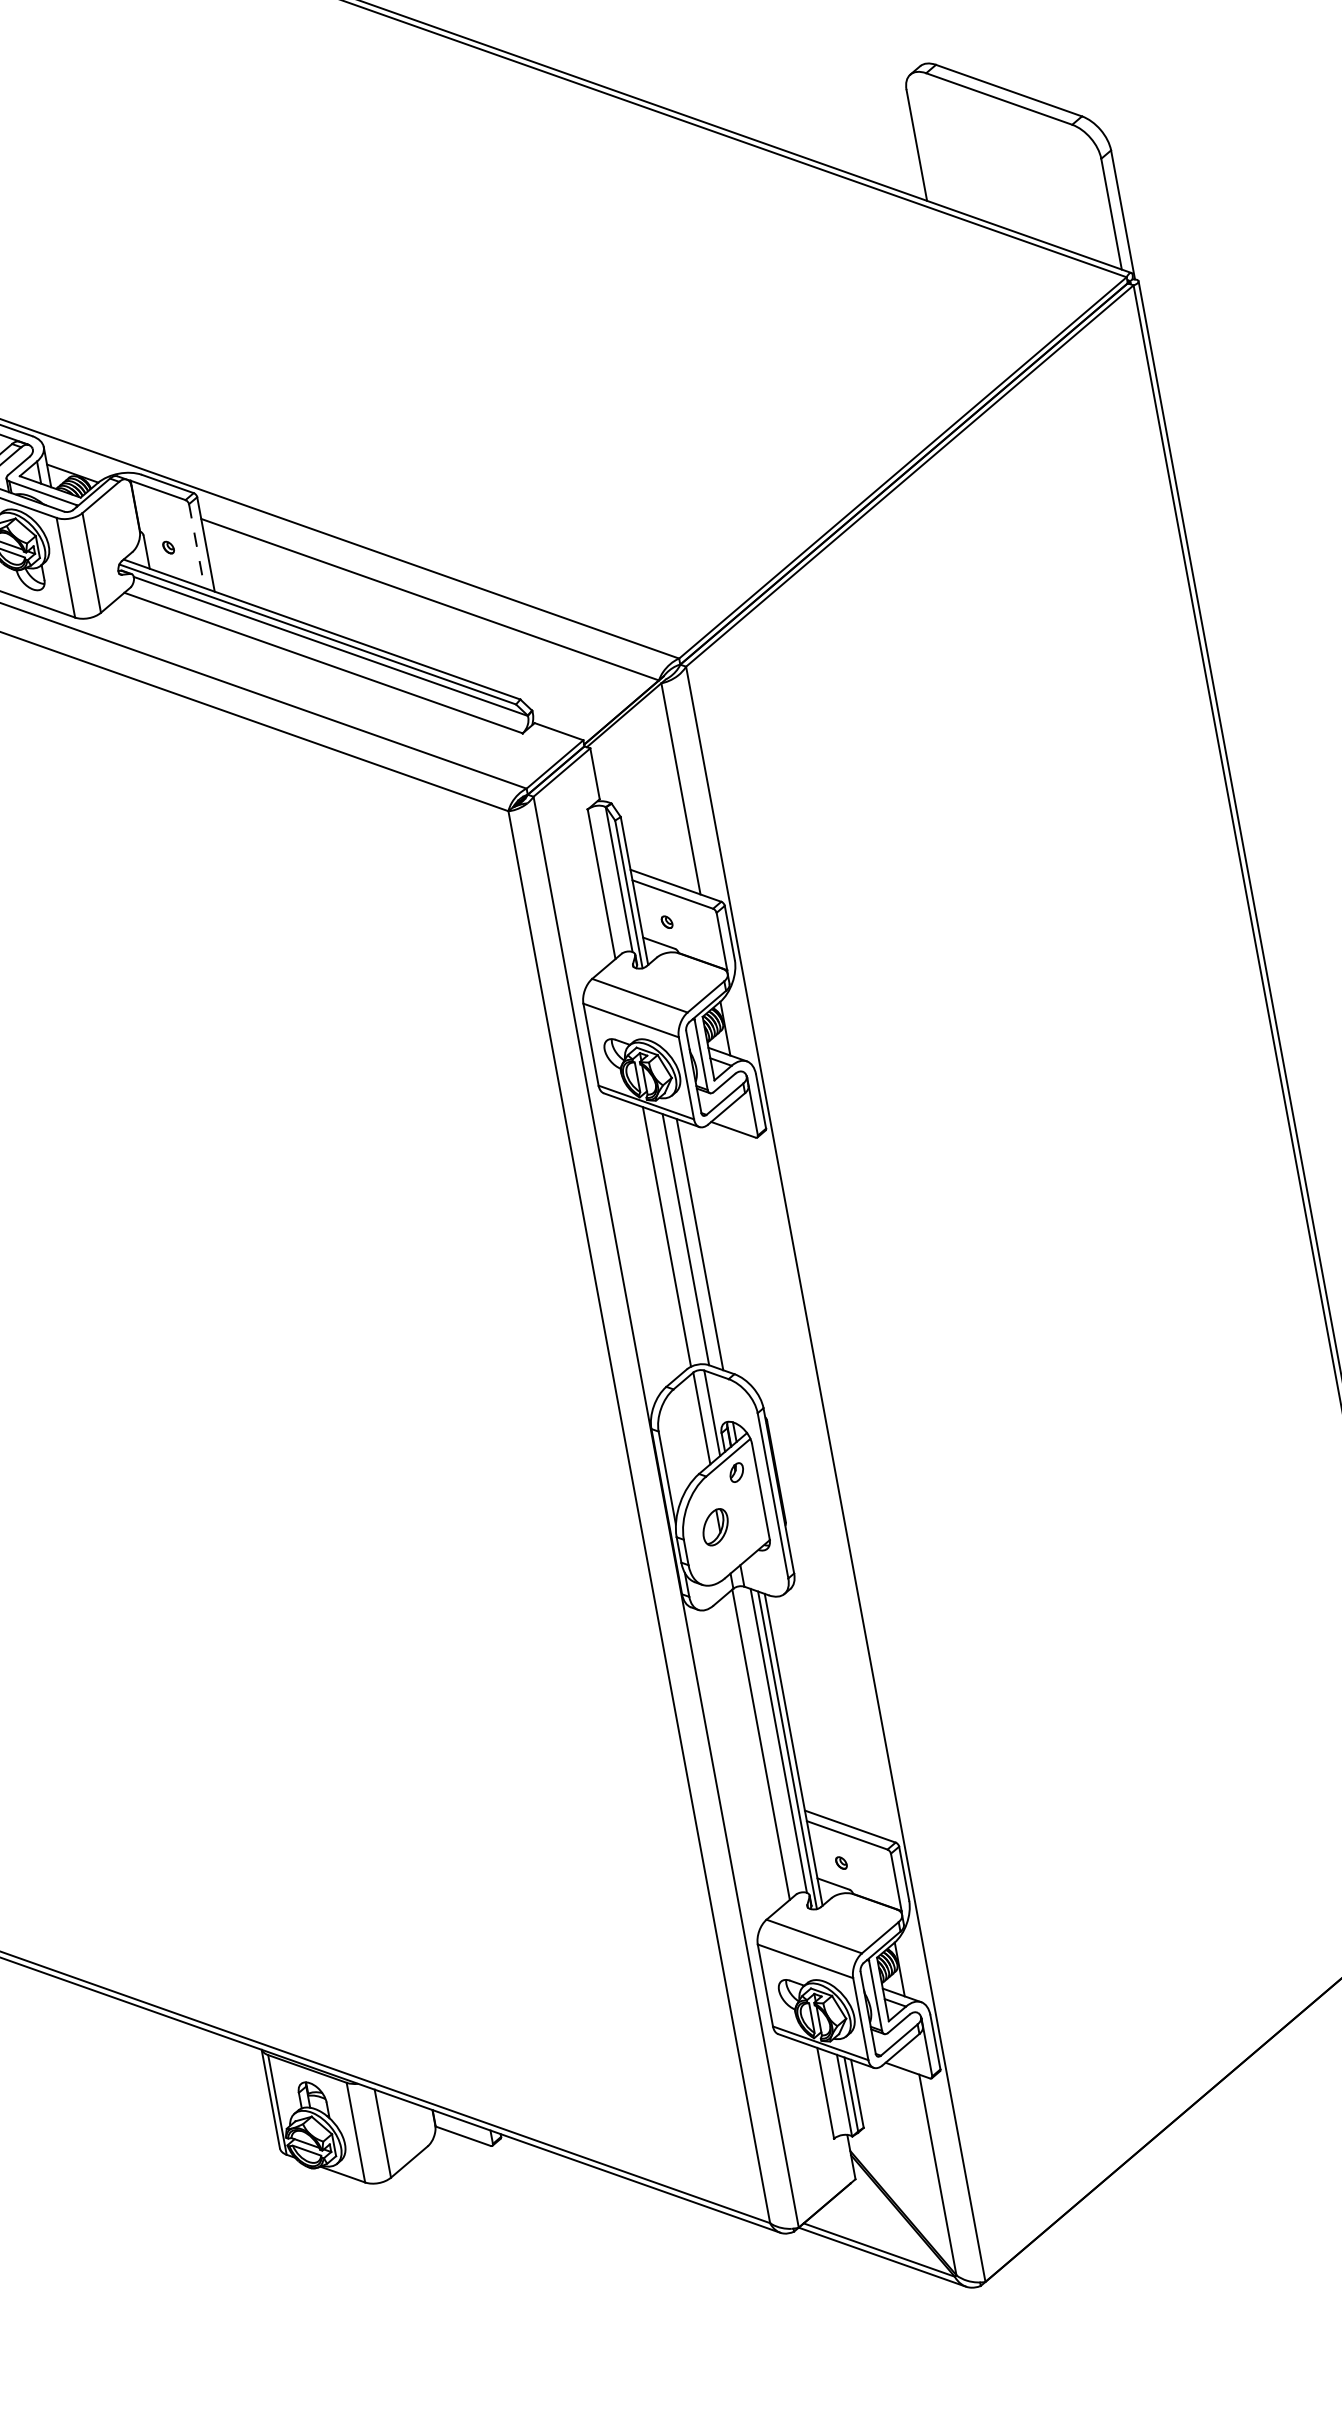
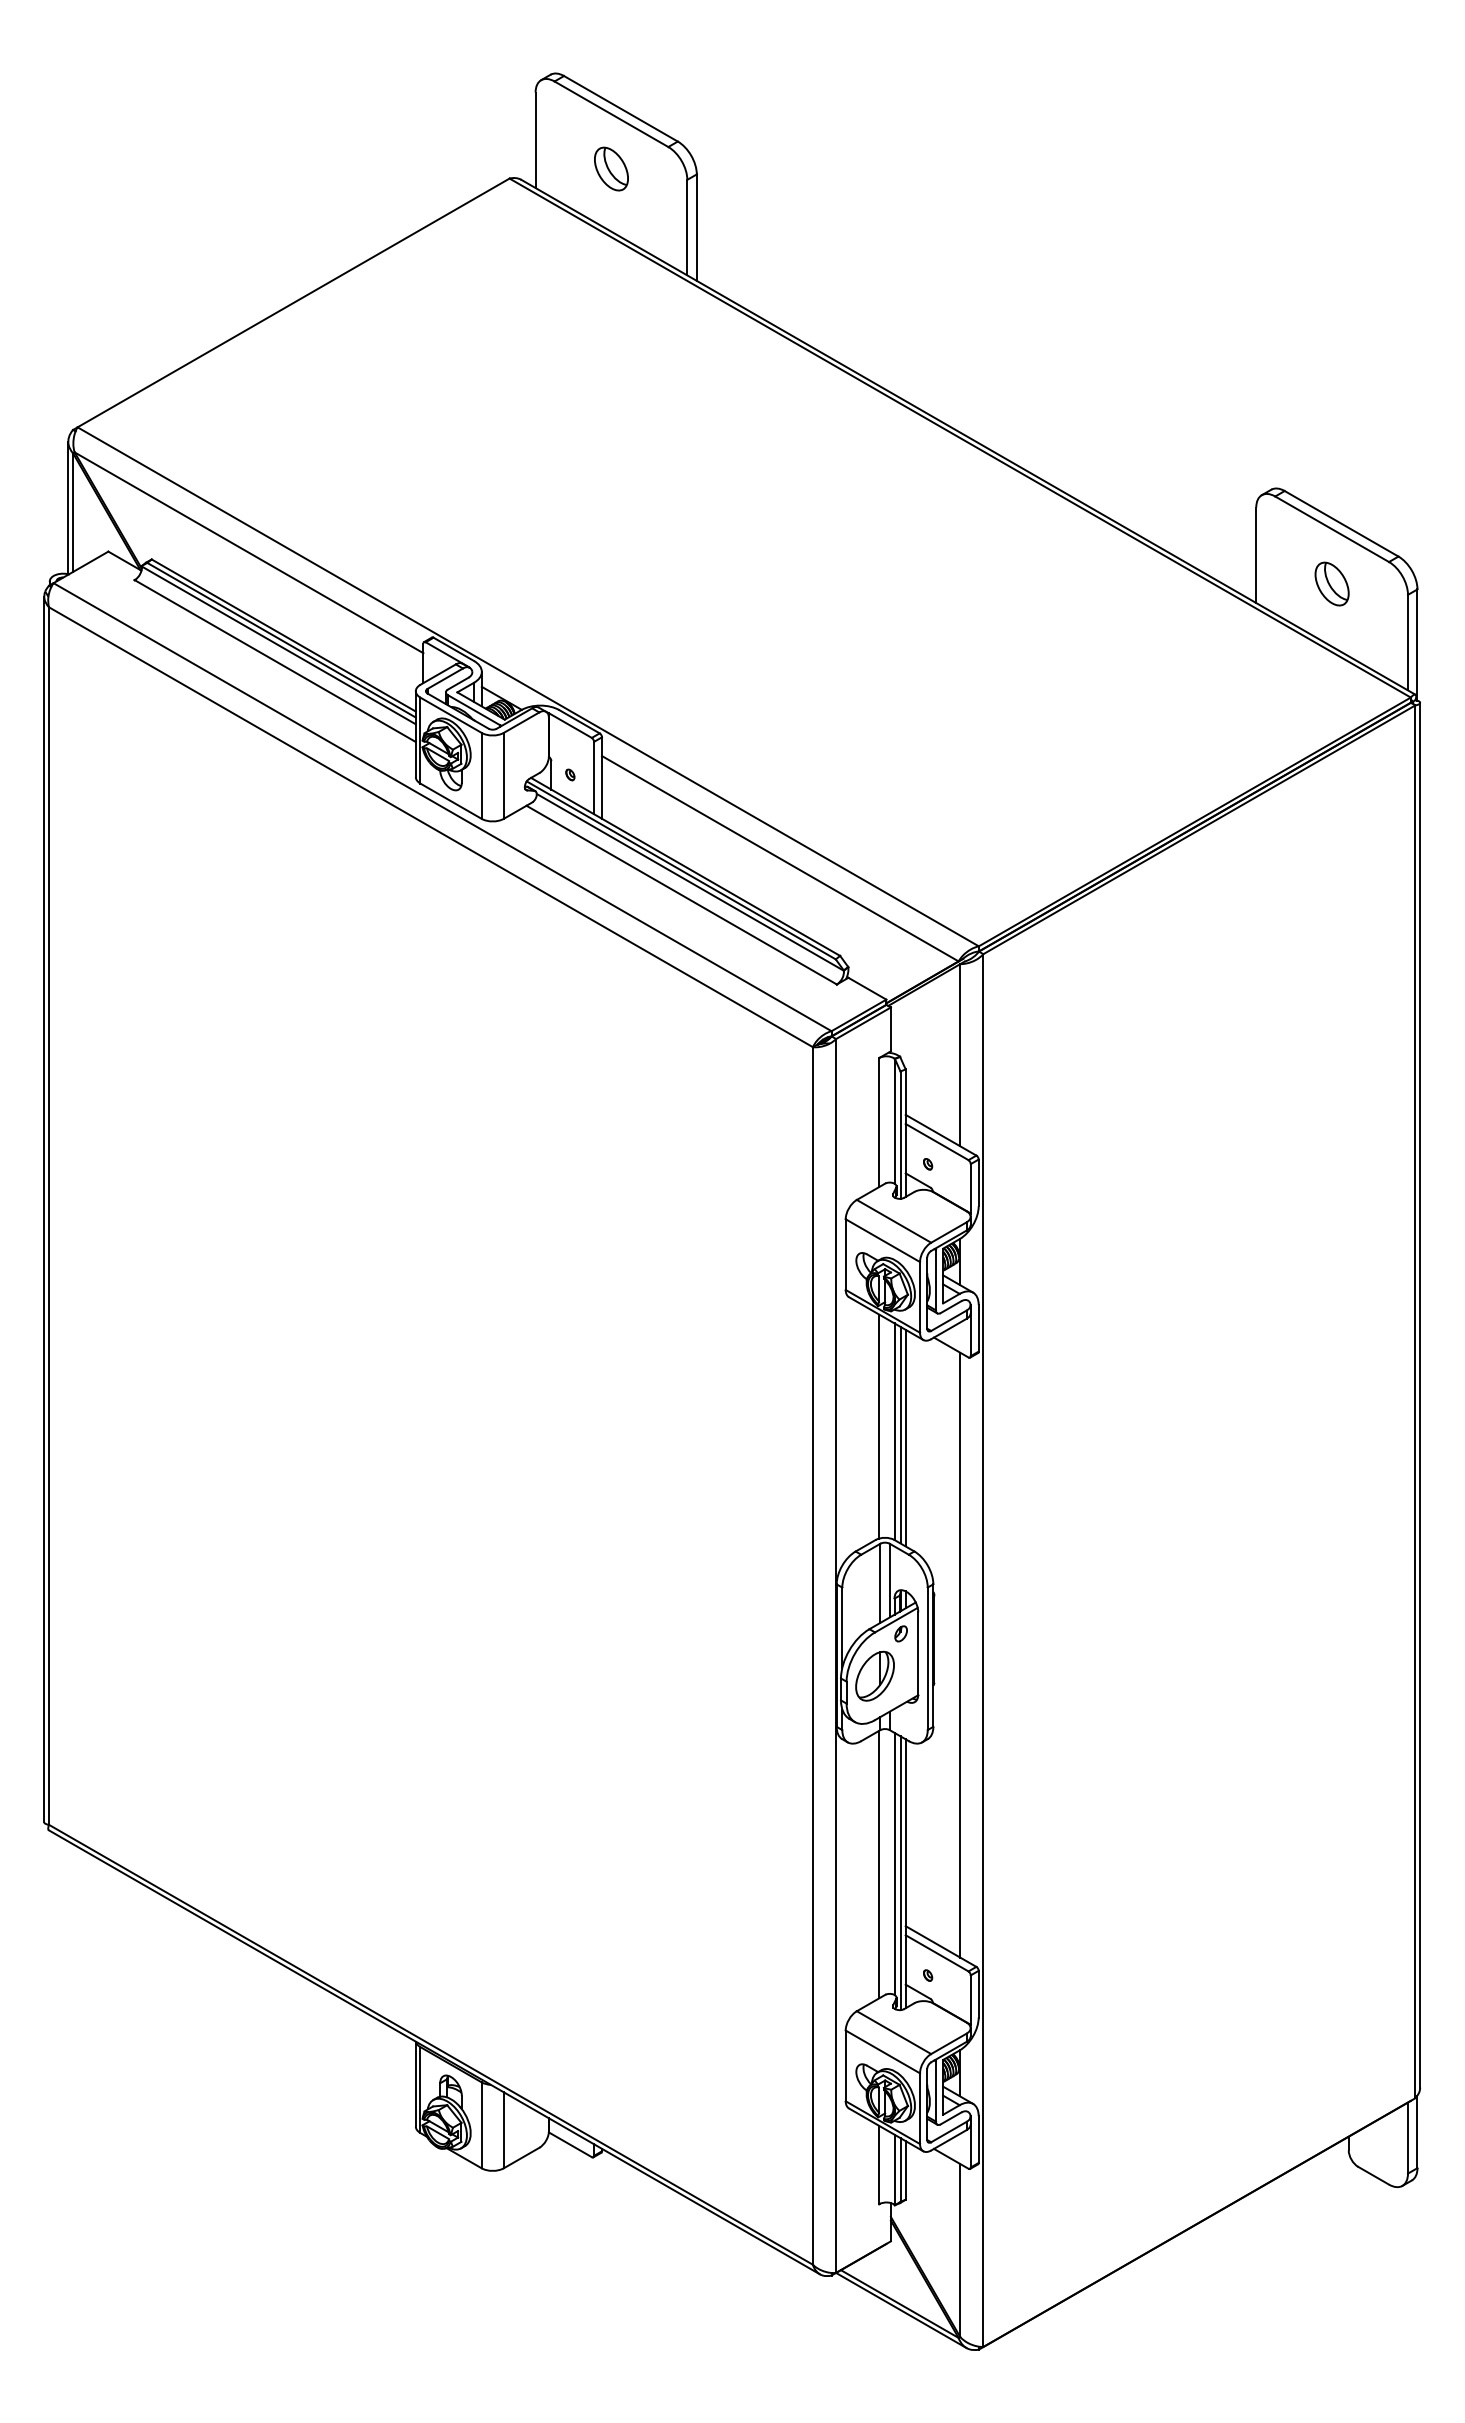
part: (1010, 162) -> (1331, 583), added
line: (197, 546) -> (594, 778), dashed -> solid
line: (693, 1241) -> (900, 1434), added
line: (810, 1483) -> (960, 1654), added
part: (714, 1526) -> (874, 1675), size x1.67

